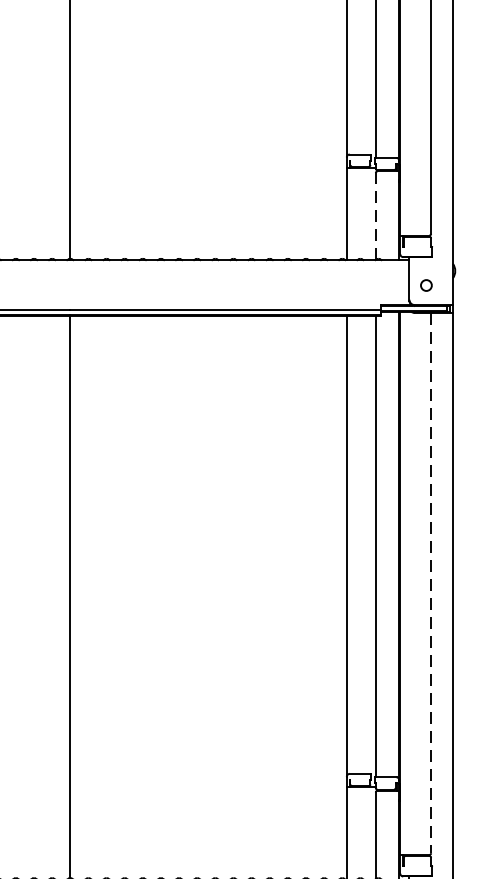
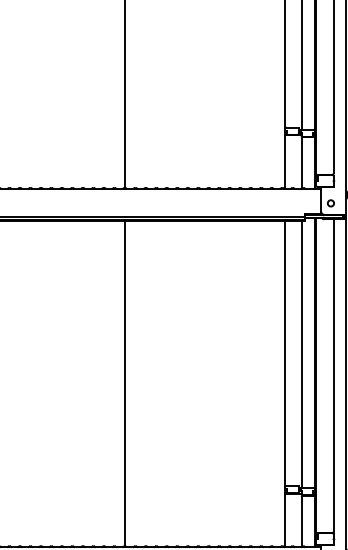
line: (375, 214) -> (301, 162), dashed -> solid
line: (430, 584) -> (333, 376), dashed -> solid

